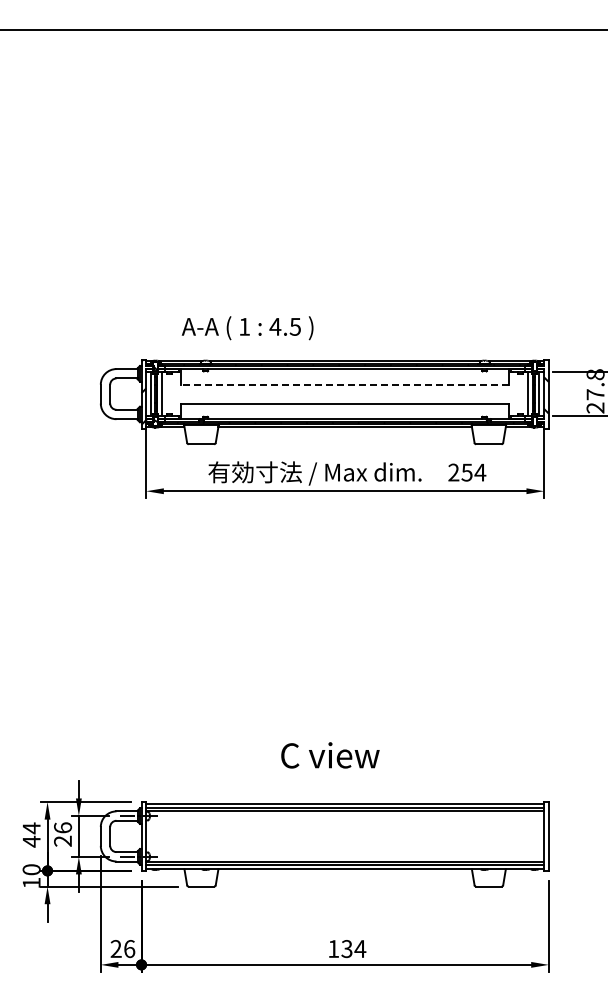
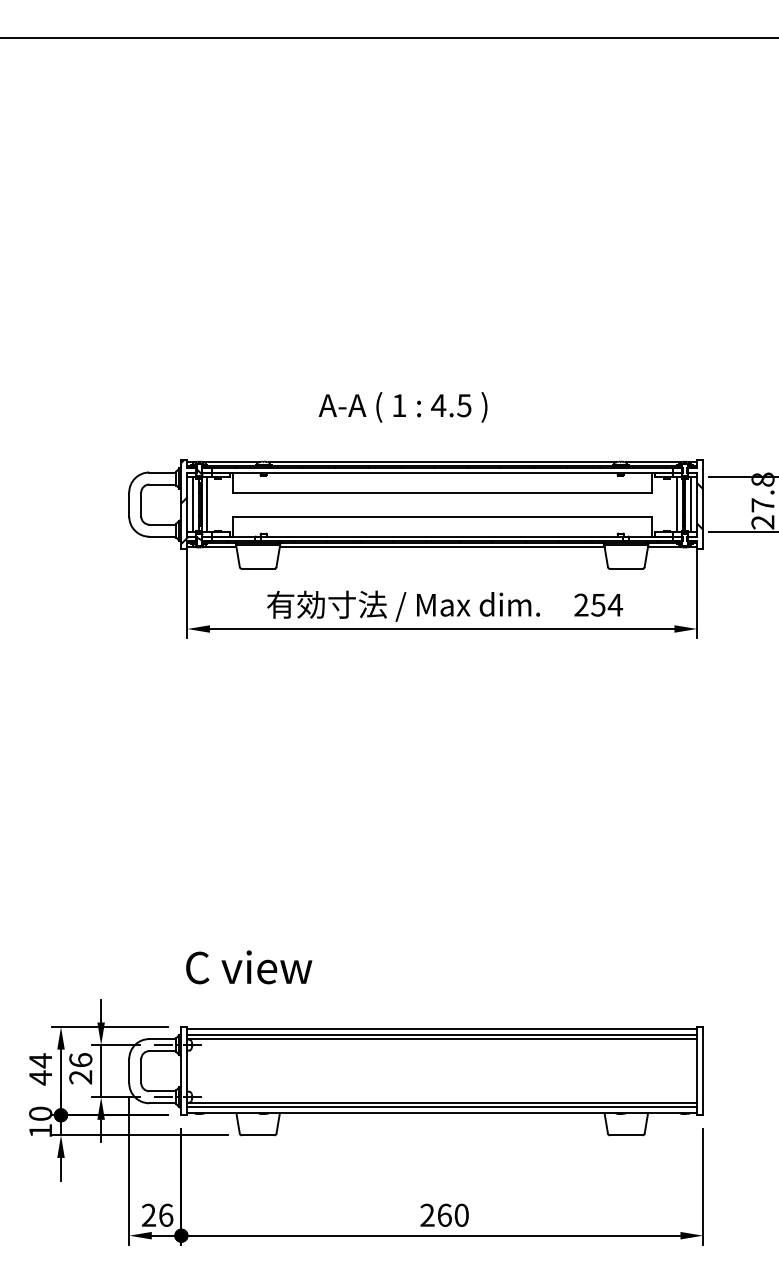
text: (247, 328) -> (402, 407), moved
line: (345, 384) -> (442, 492), dashed -> solid
text: (330, 755) -> (249, 967), moved
text: (347, 949) -> (445, 1215), 134 -> 260

